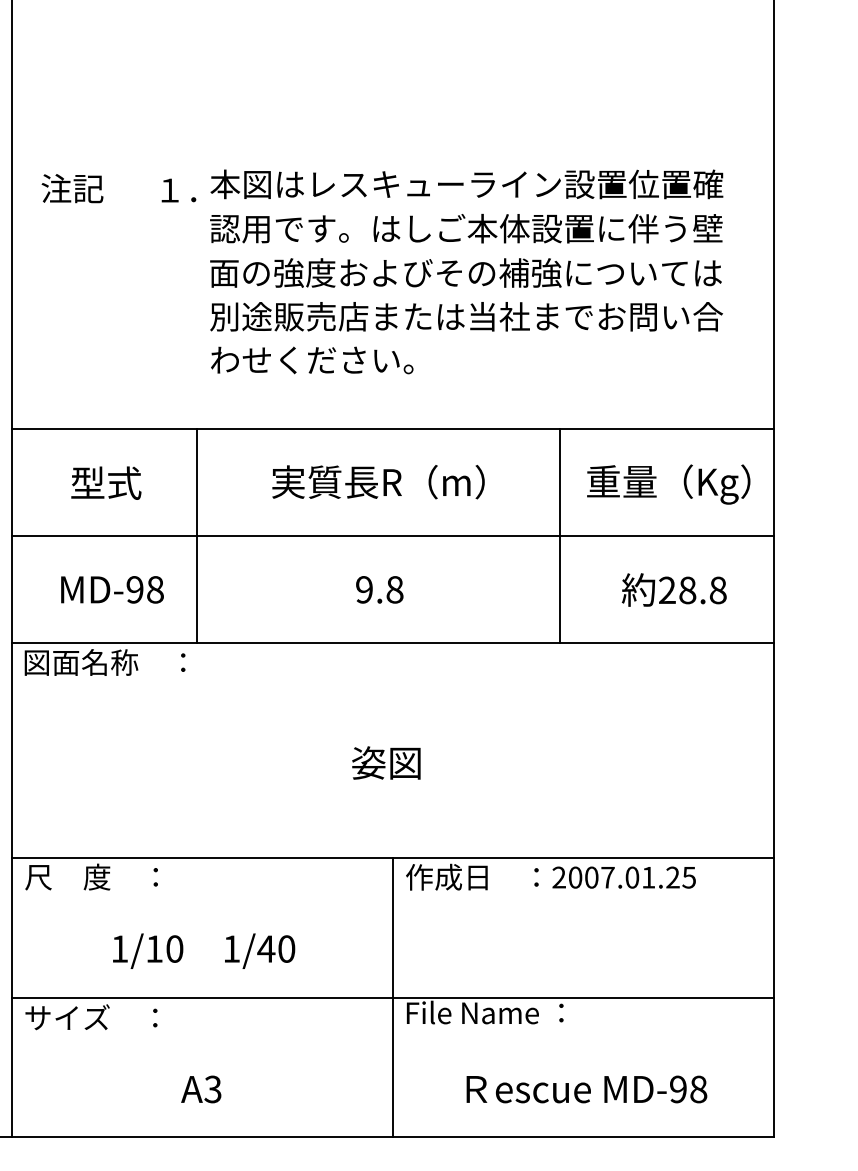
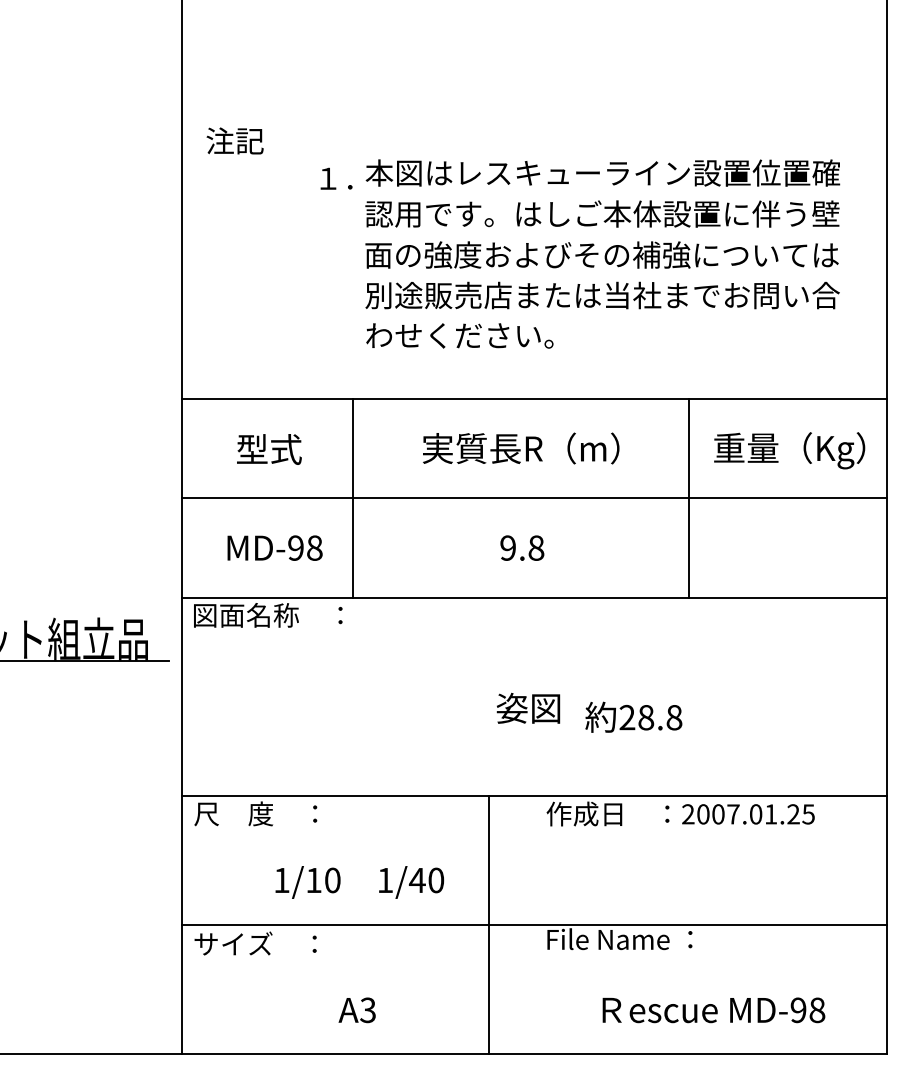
text: (71, 188) -> (234, 140), moved
text: (673, 589) -> (633, 716), moved
line: (392, 997) -> (489, 925), moved

